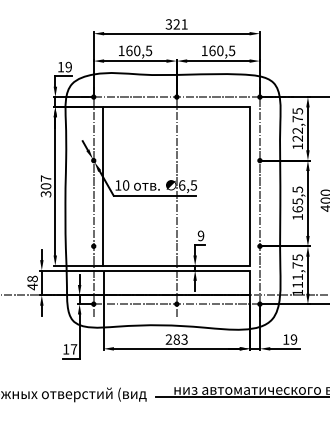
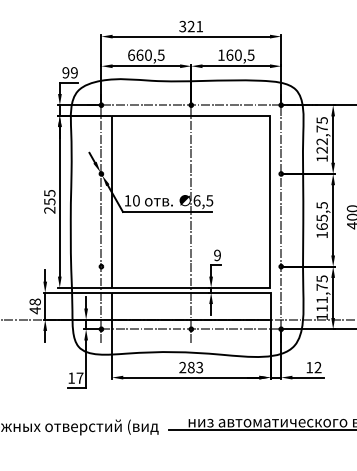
text: (121, 50) -> (131, 54), 160,5 -> 660,5
text: (60, 66) -> (65, 72), 19 -> 99
text: (45, 186) -> (49, 201), 307 -> 255
text: (293, 339) -> (317, 367), 19 -> 12

